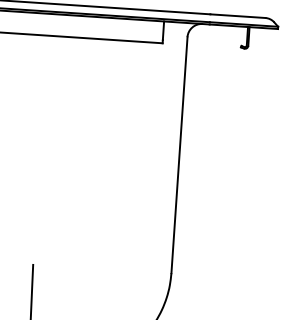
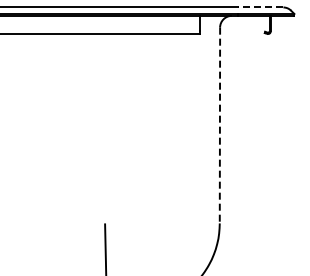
line: (237, 16) -> (260, 7), solid -> dashed
line: (178, 155) -> (219, 125), solid -> dashed

